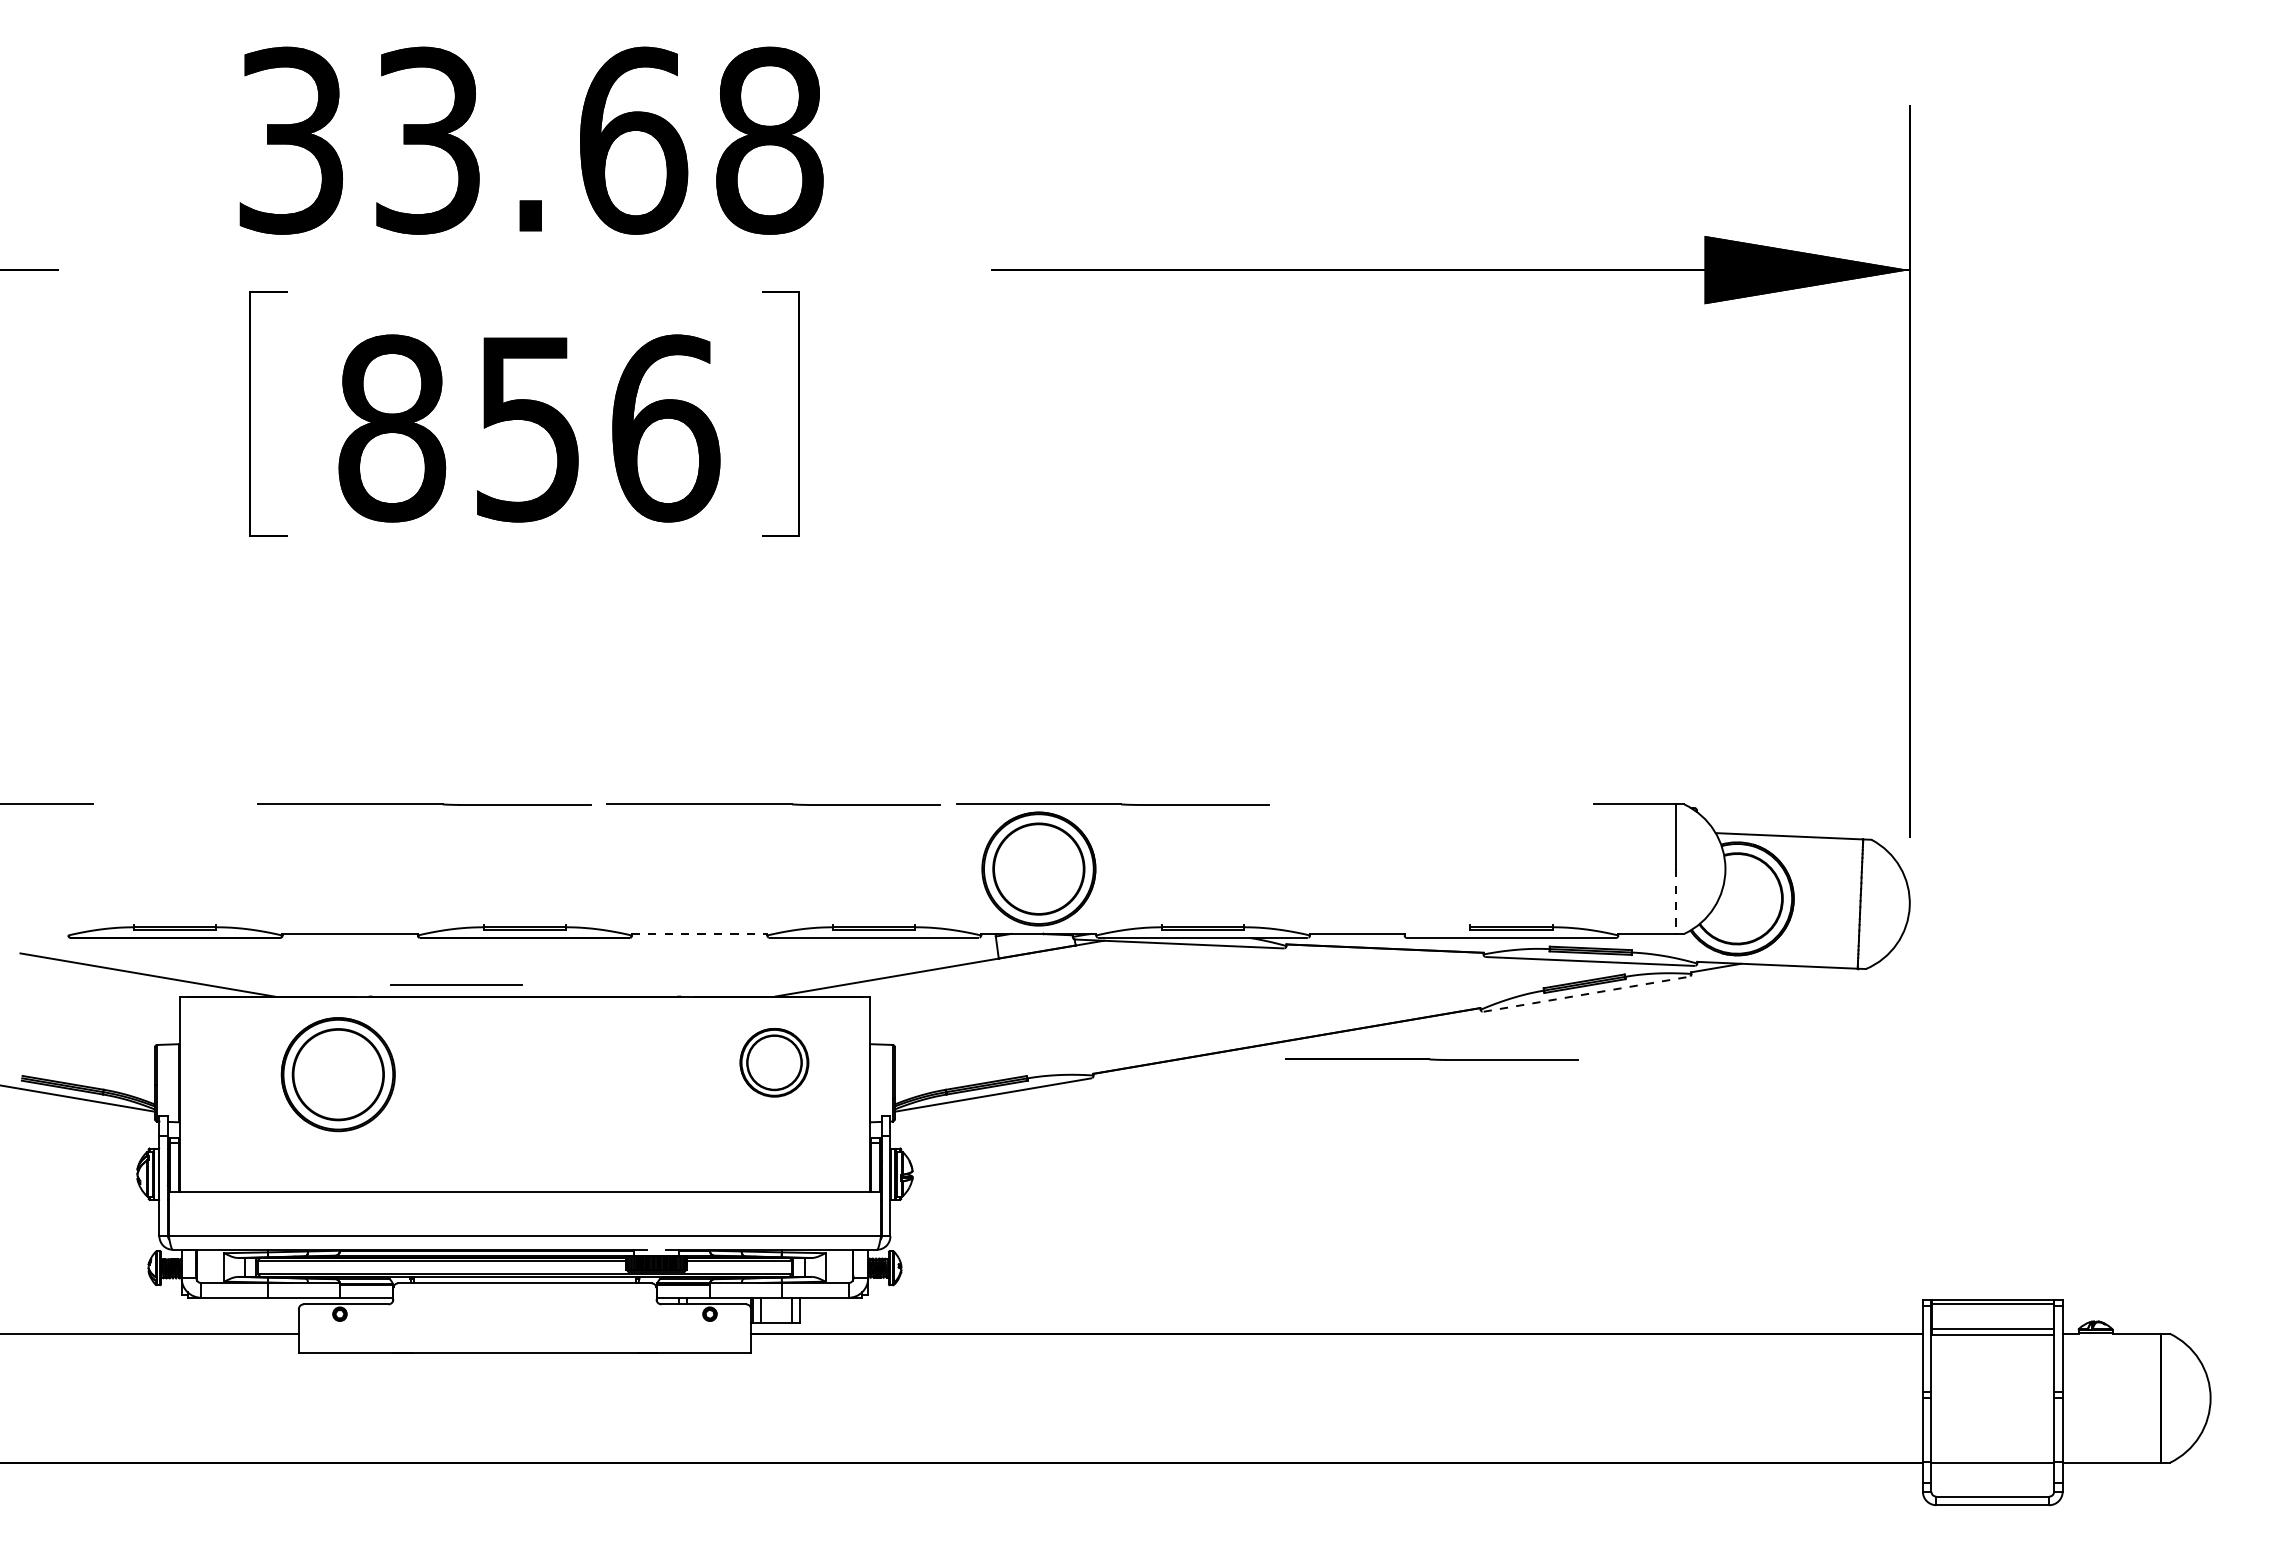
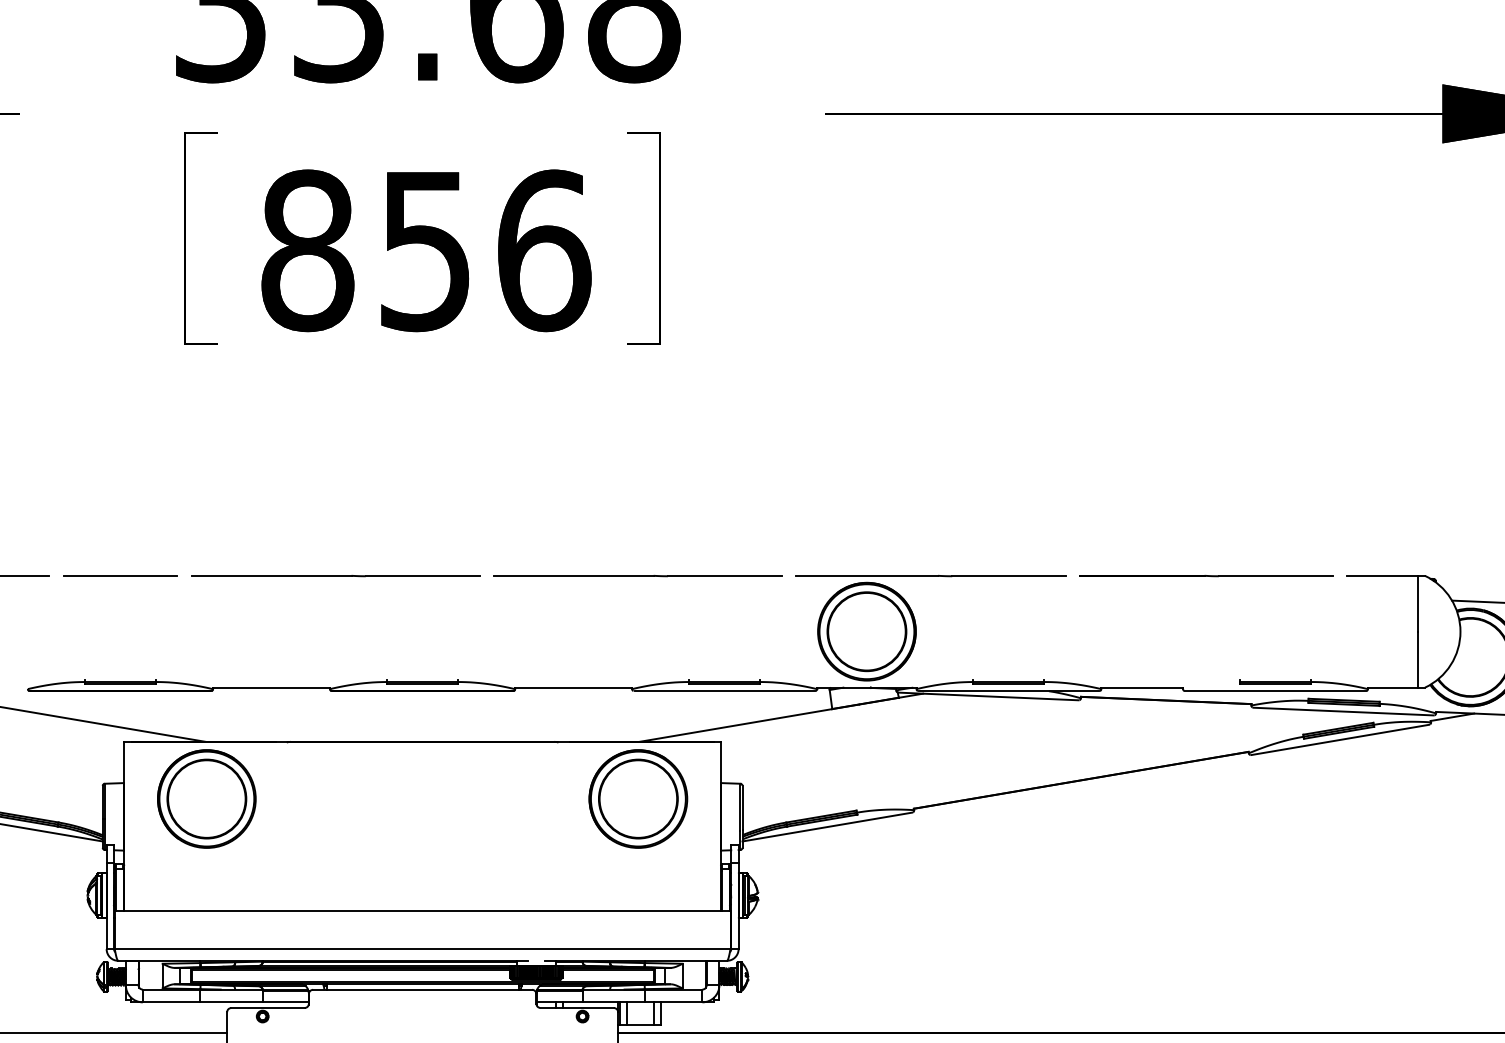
line: (1676, 902) -> (1418, 660), dashed -> solid
line: (699, 933) -> (573, 687), dashed -> solid
line: (456, 984) -> (120, 575), moved
line: (1586, 994) -> (1340, 740), dashed -> solid
line: (1431, 1059) -> (1206, 575), moved
part: (774, 1062) -> (638, 798), size x1.67
part: (337, 1074) -> (206, 798), moved

